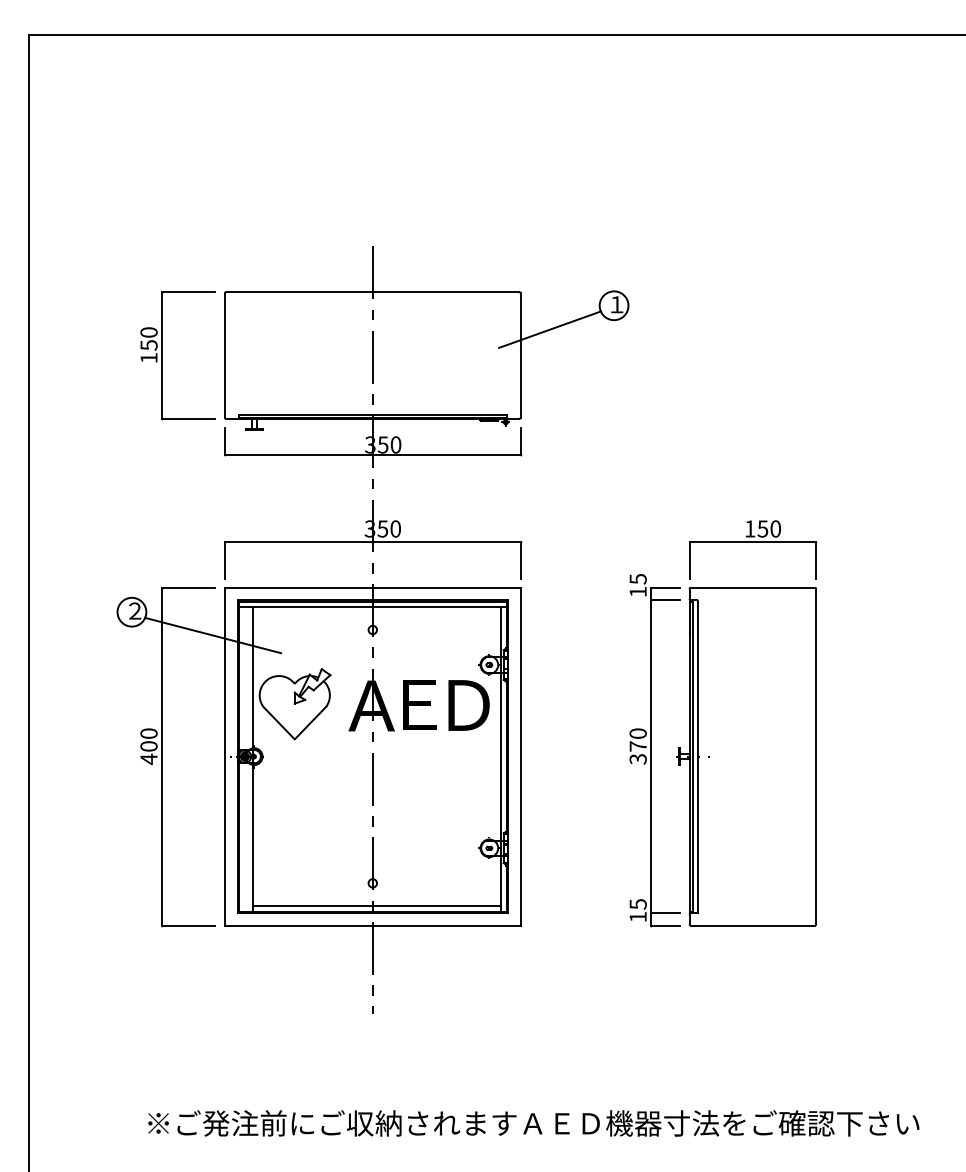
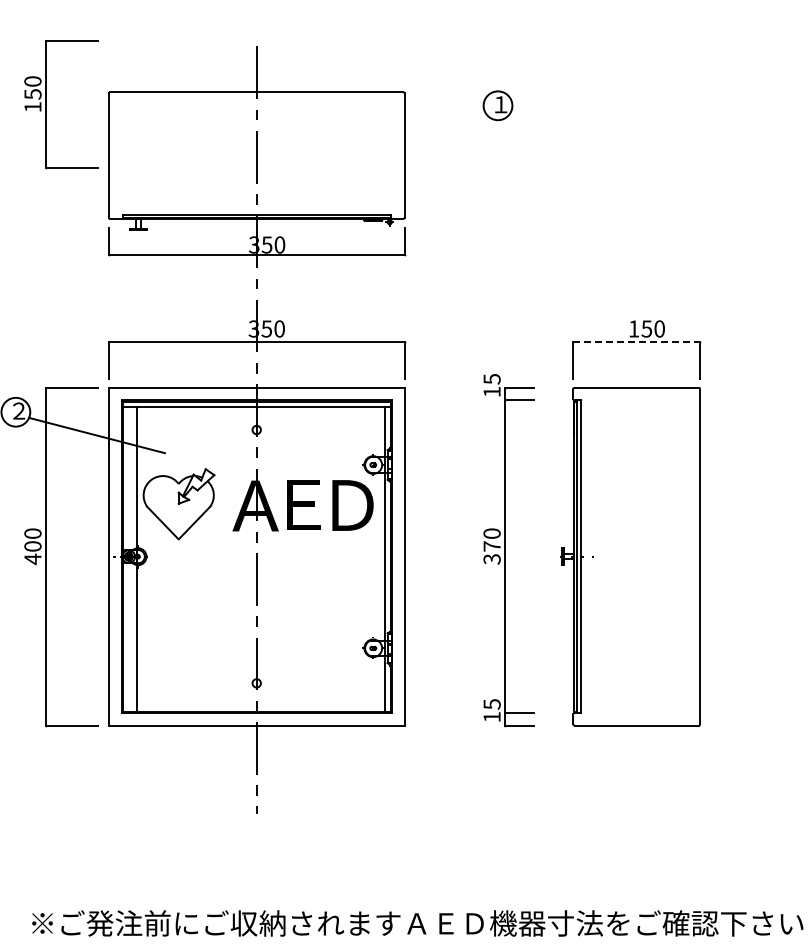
line: (549, 329) -> (433, 129), removed
part: (162, 355) -> (46, 104), moved
line: (753, 541) -> (637, 341), solid -> dashed
part: (654, 750) -> (508, 550), moved
line: (376, 906) -> (260, 706), removed

